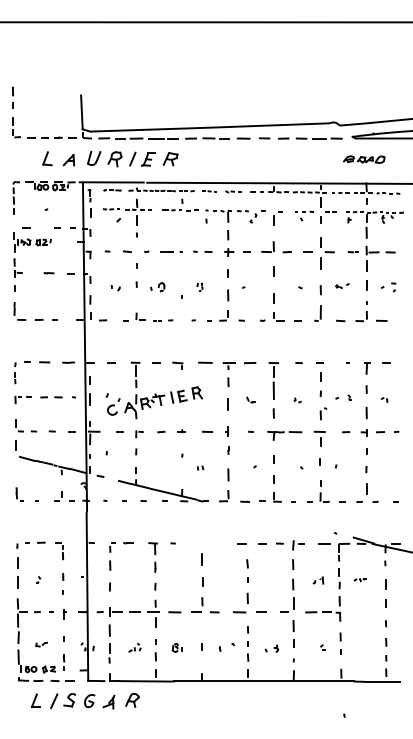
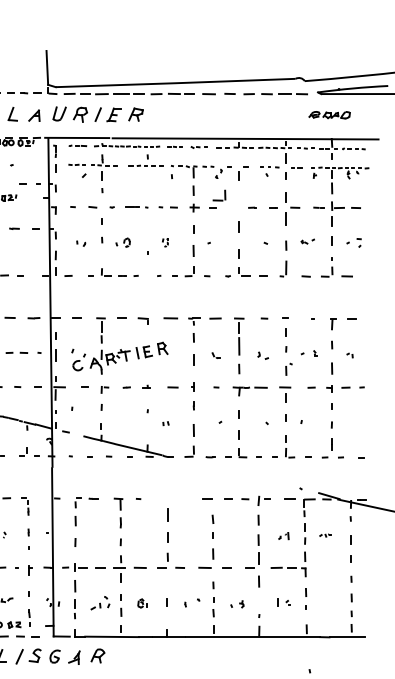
part: (267, 246) -> (218, 195), moved
part: (297, 400) -> (262, 356), size x1.6
line: (293, 643) -> (277, 602), moved
part: (134, 647) -> (99, 603), size x1.6

